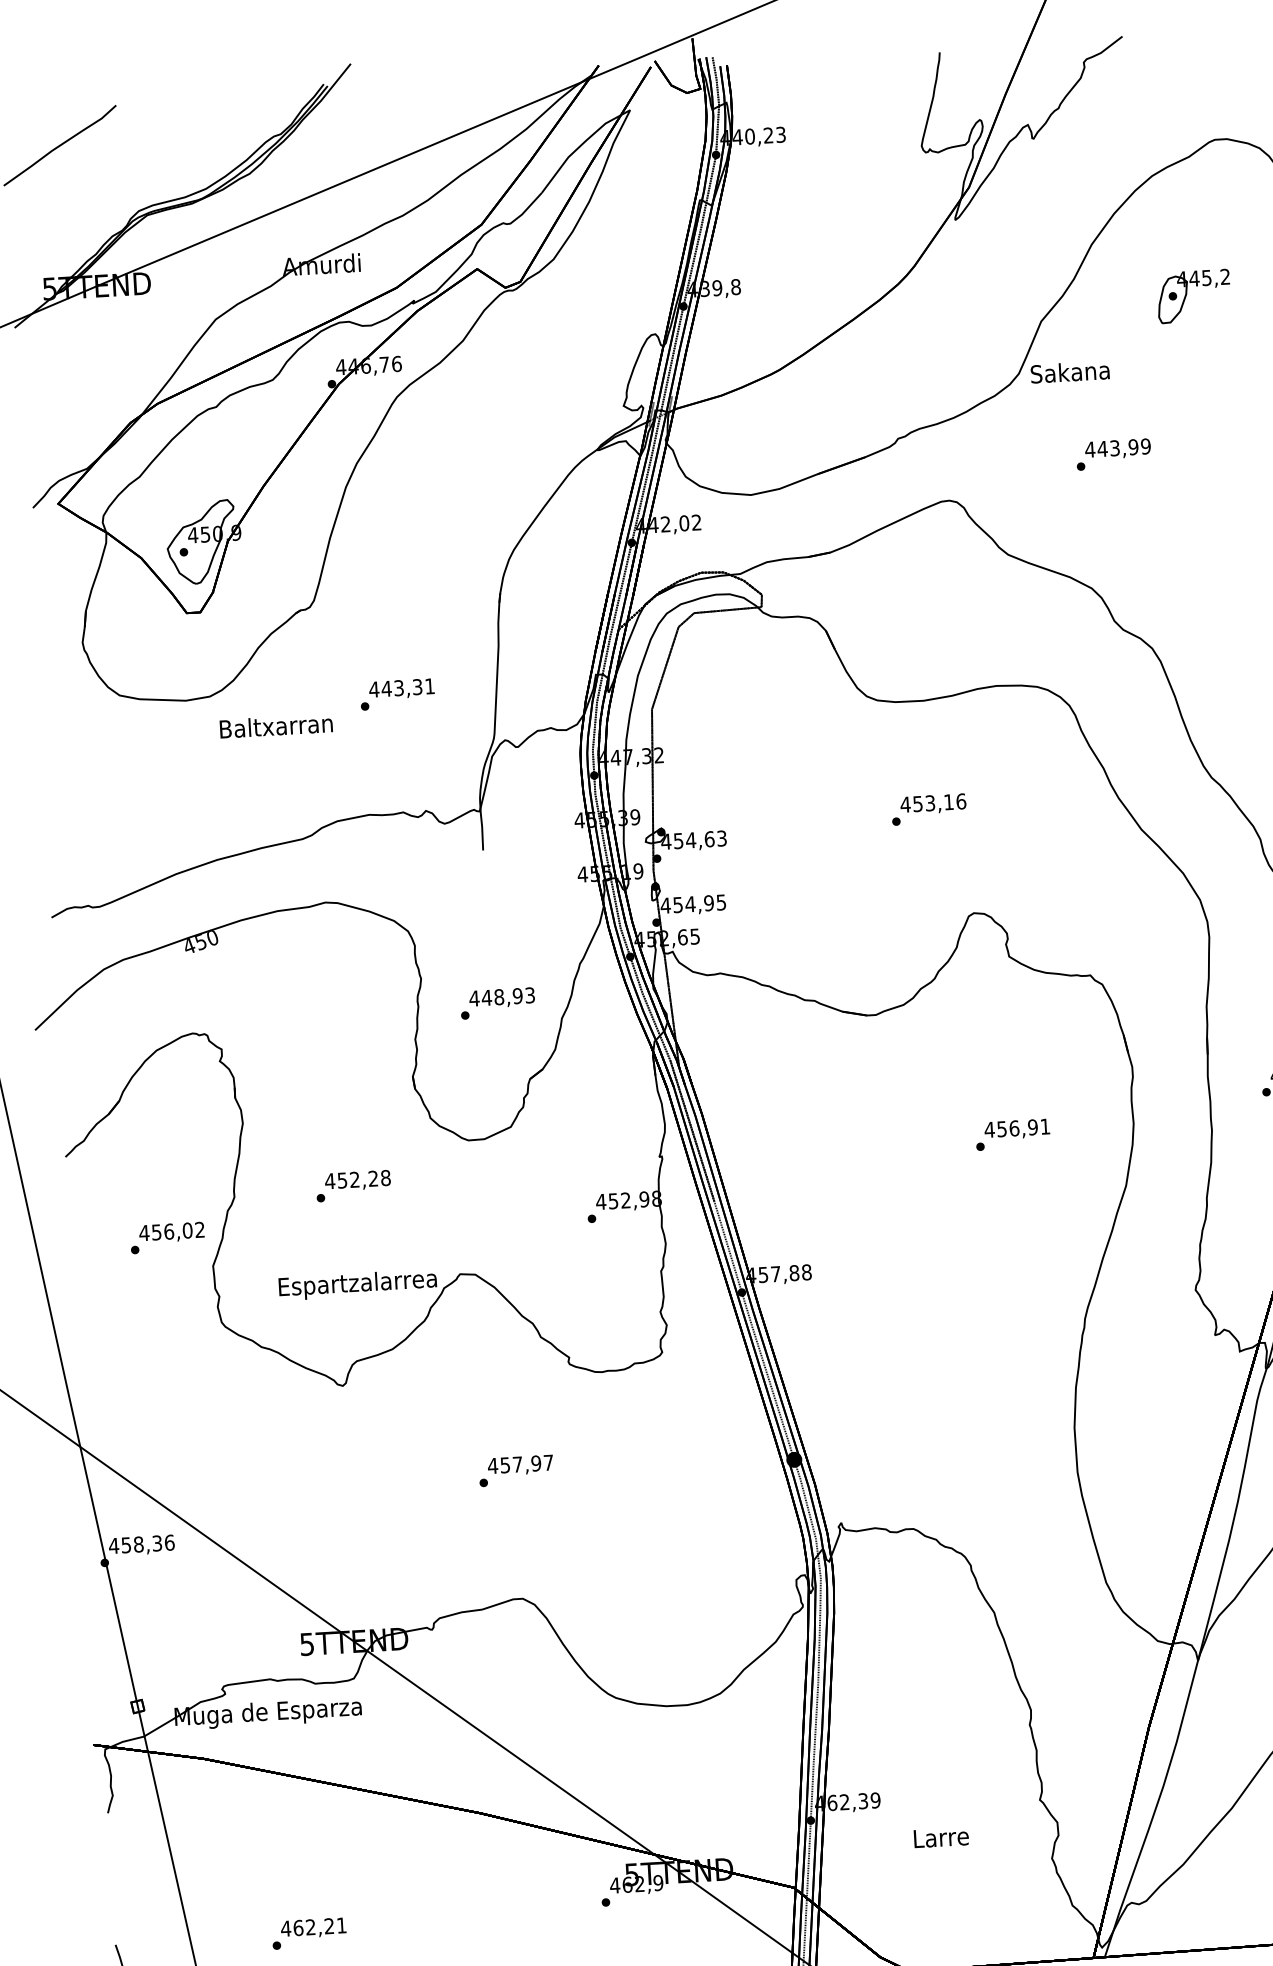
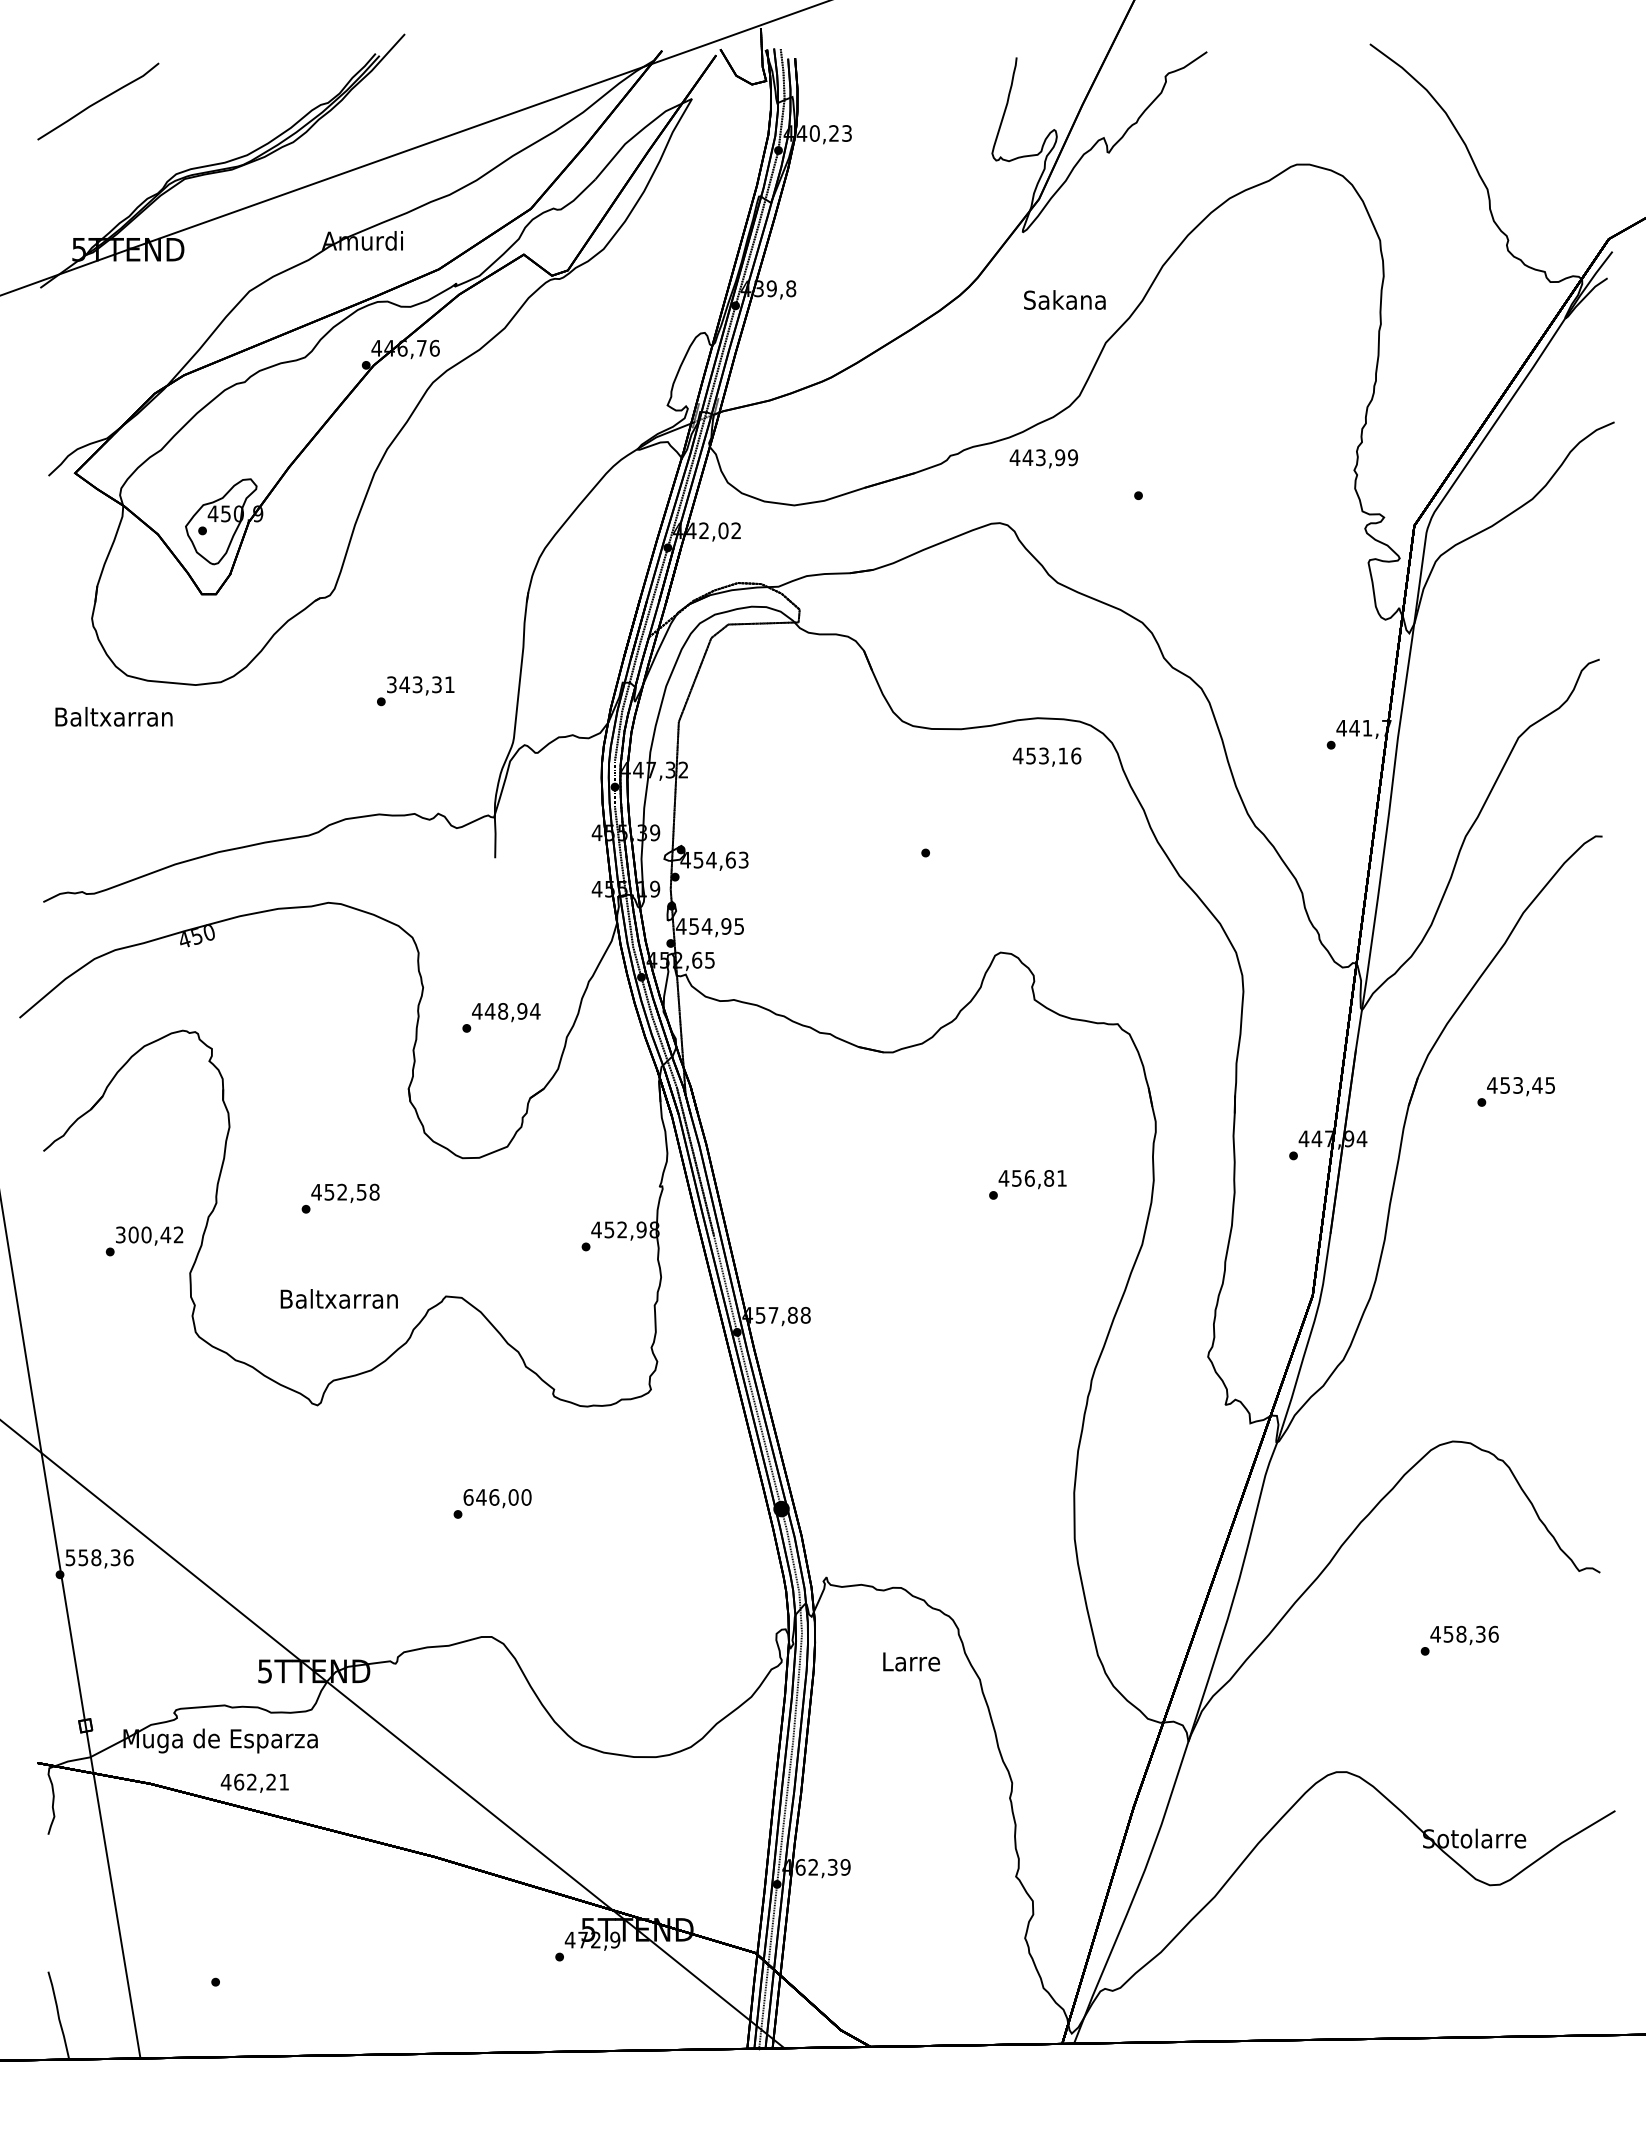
part: (1186, 295) -> (1258, 324), removed
text: (1069, 371) -> (1064, 299), moved
text: (1117, 448) -> (1043, 458), moved
text: (373, 689) -> (391, 684), 443,31 -> 343,31
text: (275, 725) -> (113, 716), moved
text: (932, 803) -> (1046, 756), moved
text: (530, 995) -> (535, 1011), 448,93 -> 448,94
text: (1033, 1127) -> (1049, 1178), 456,91 -> 456,81
text: (373, 1178) -> (361, 1191), 452,28 -> 452,58
text: (166, 1231) -> (143, 1234), 456,02 -> 300,42
text: (358, 1284) -> (339, 1301), Espartzalarrea -> Baltxarran
text: (520, 1464) -> (497, 1497), 457,97 -> 646,00
text: (113, 1545) -> (70, 1557), 458,36 -> 558,36
text: (941, 1837) -> (911, 1661), moved
text: (627, 1884) -> (583, 1939), 462,9 -> 472,9
text: (313, 1927) -> (254, 1782), moved

